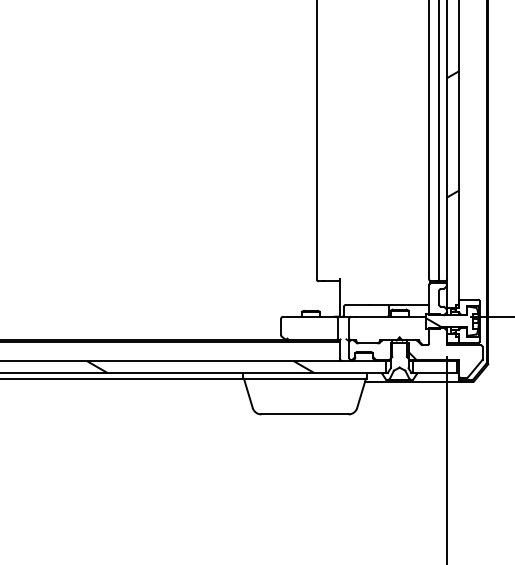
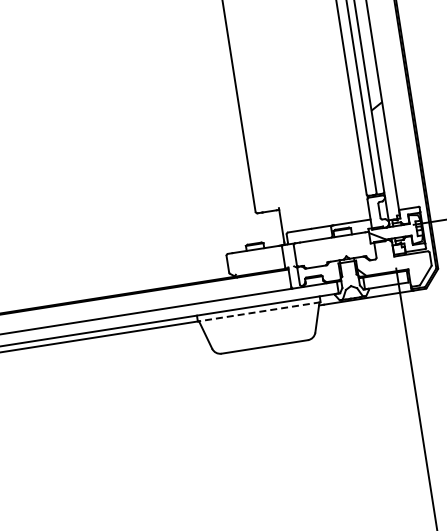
hatch: (200, 366) -> (154, 315), removed
line: (304, 378) -> (258, 311), solid -> dashed

